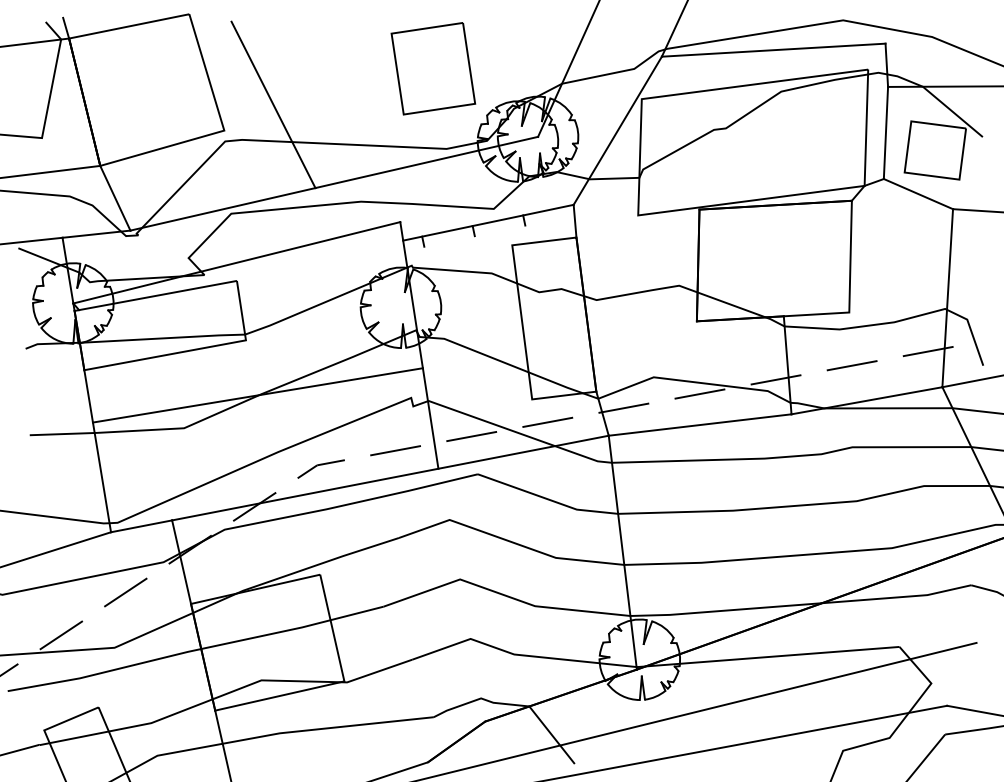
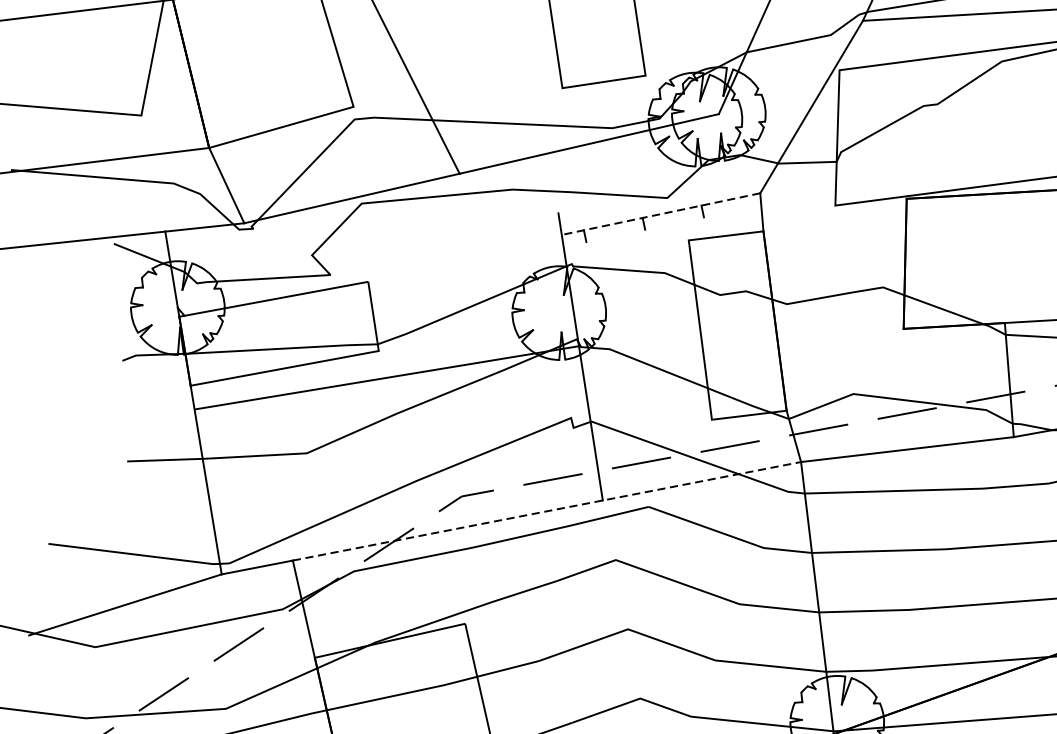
line: (487, 222) -> (659, 213), solid -> dashed
line: (236, 262) -> (367, 260), removed
line: (257, 395) -> (386, 377), moved
line: (390, 477) -> (547, 510), solid -> dashed

